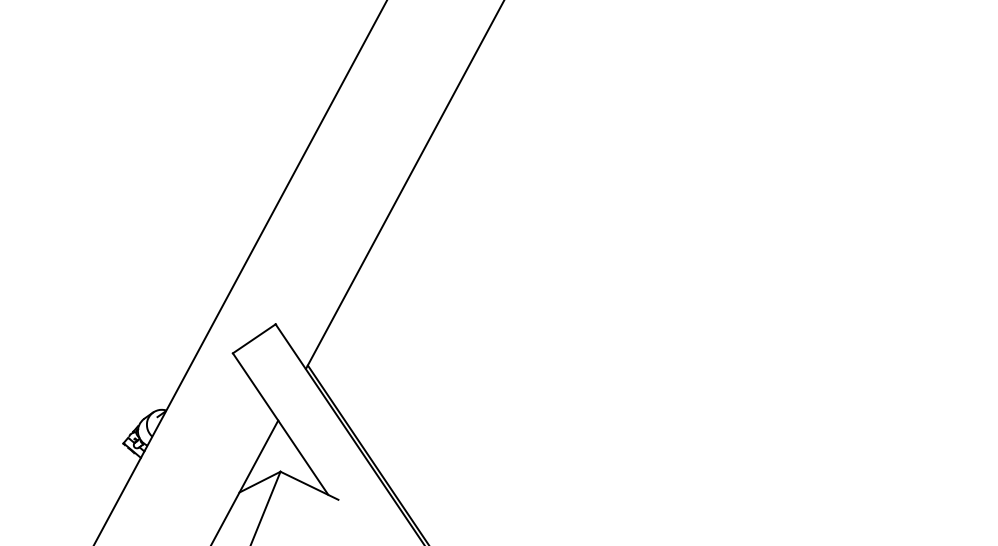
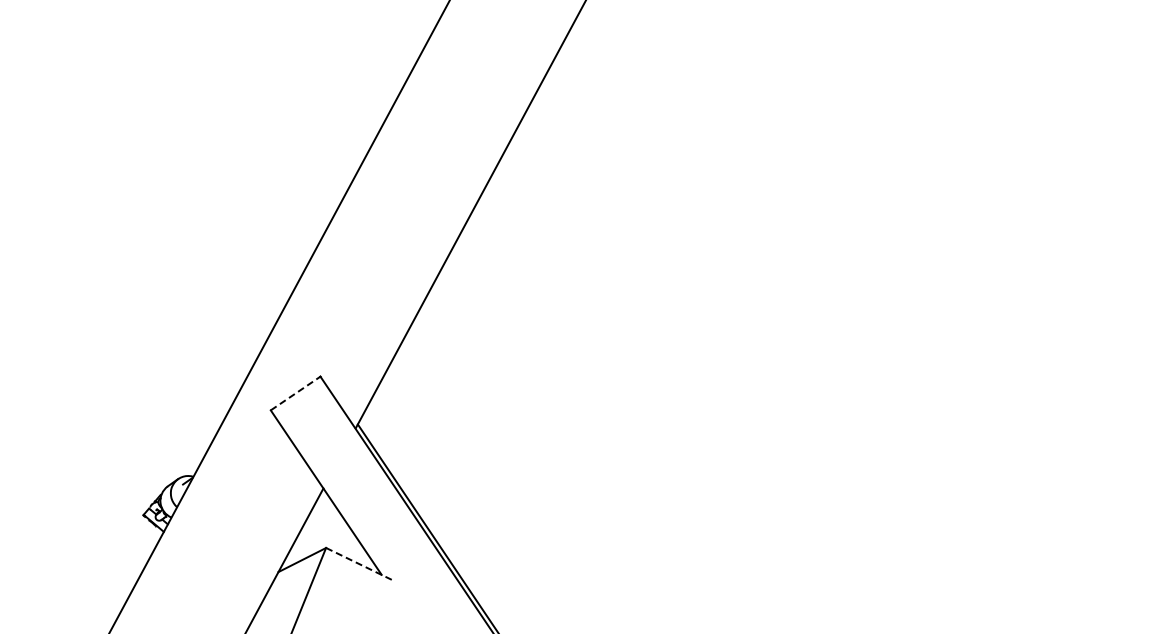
line: (255, 338) -> (296, 393), solid -> dashed
line: (310, 485) -> (360, 564), solid -> dashed

